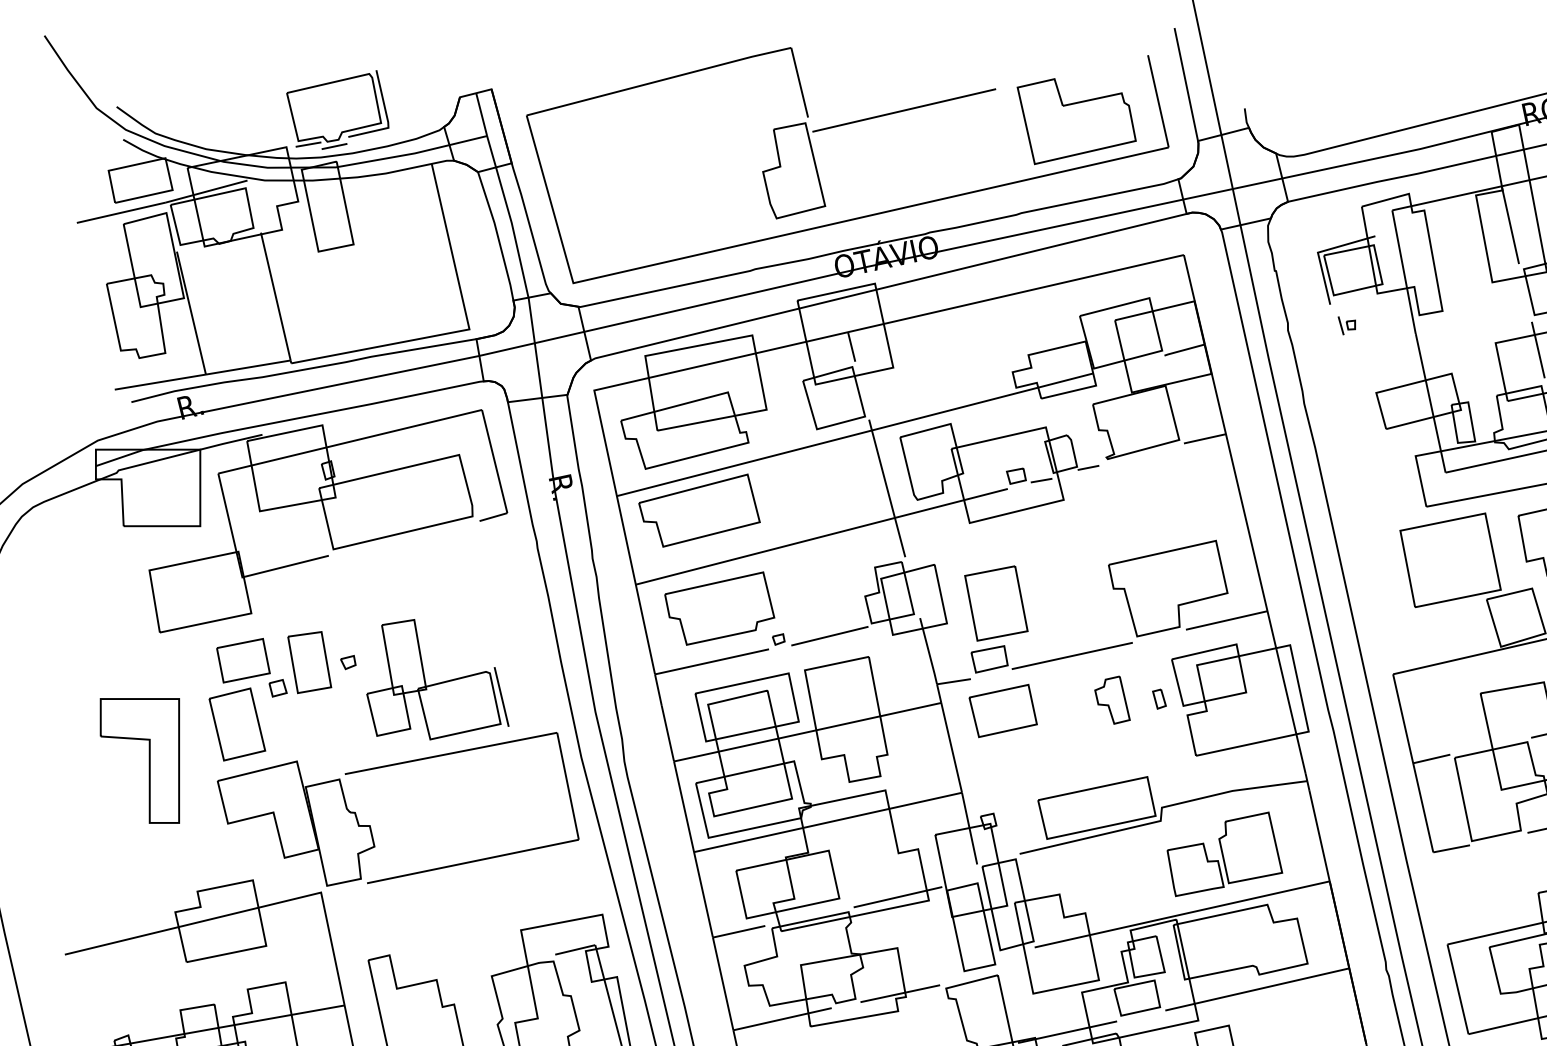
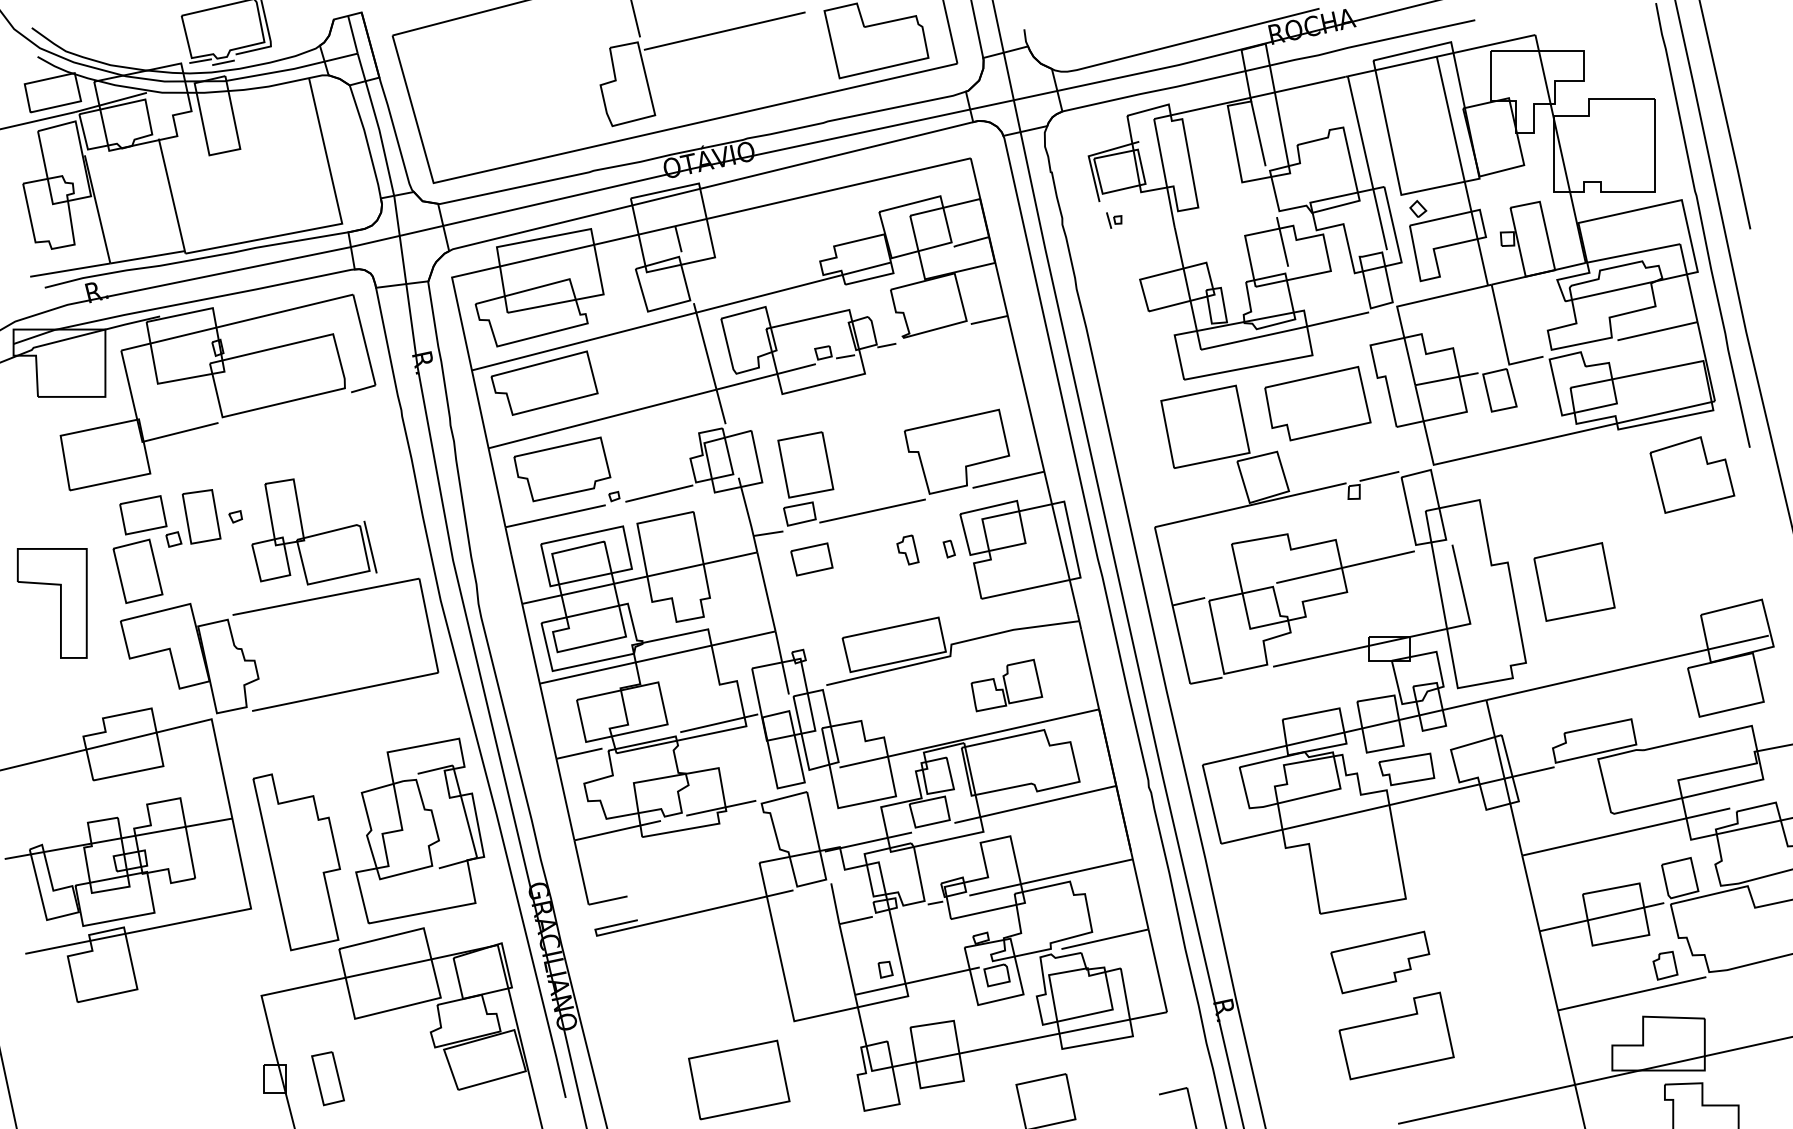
part: (1111, 699) -> (907, 549), size x0.7
part: (1002, 711) -> (811, 559), size x0.7
part: (1224, 854) -> (1006, 685), size x0.7

